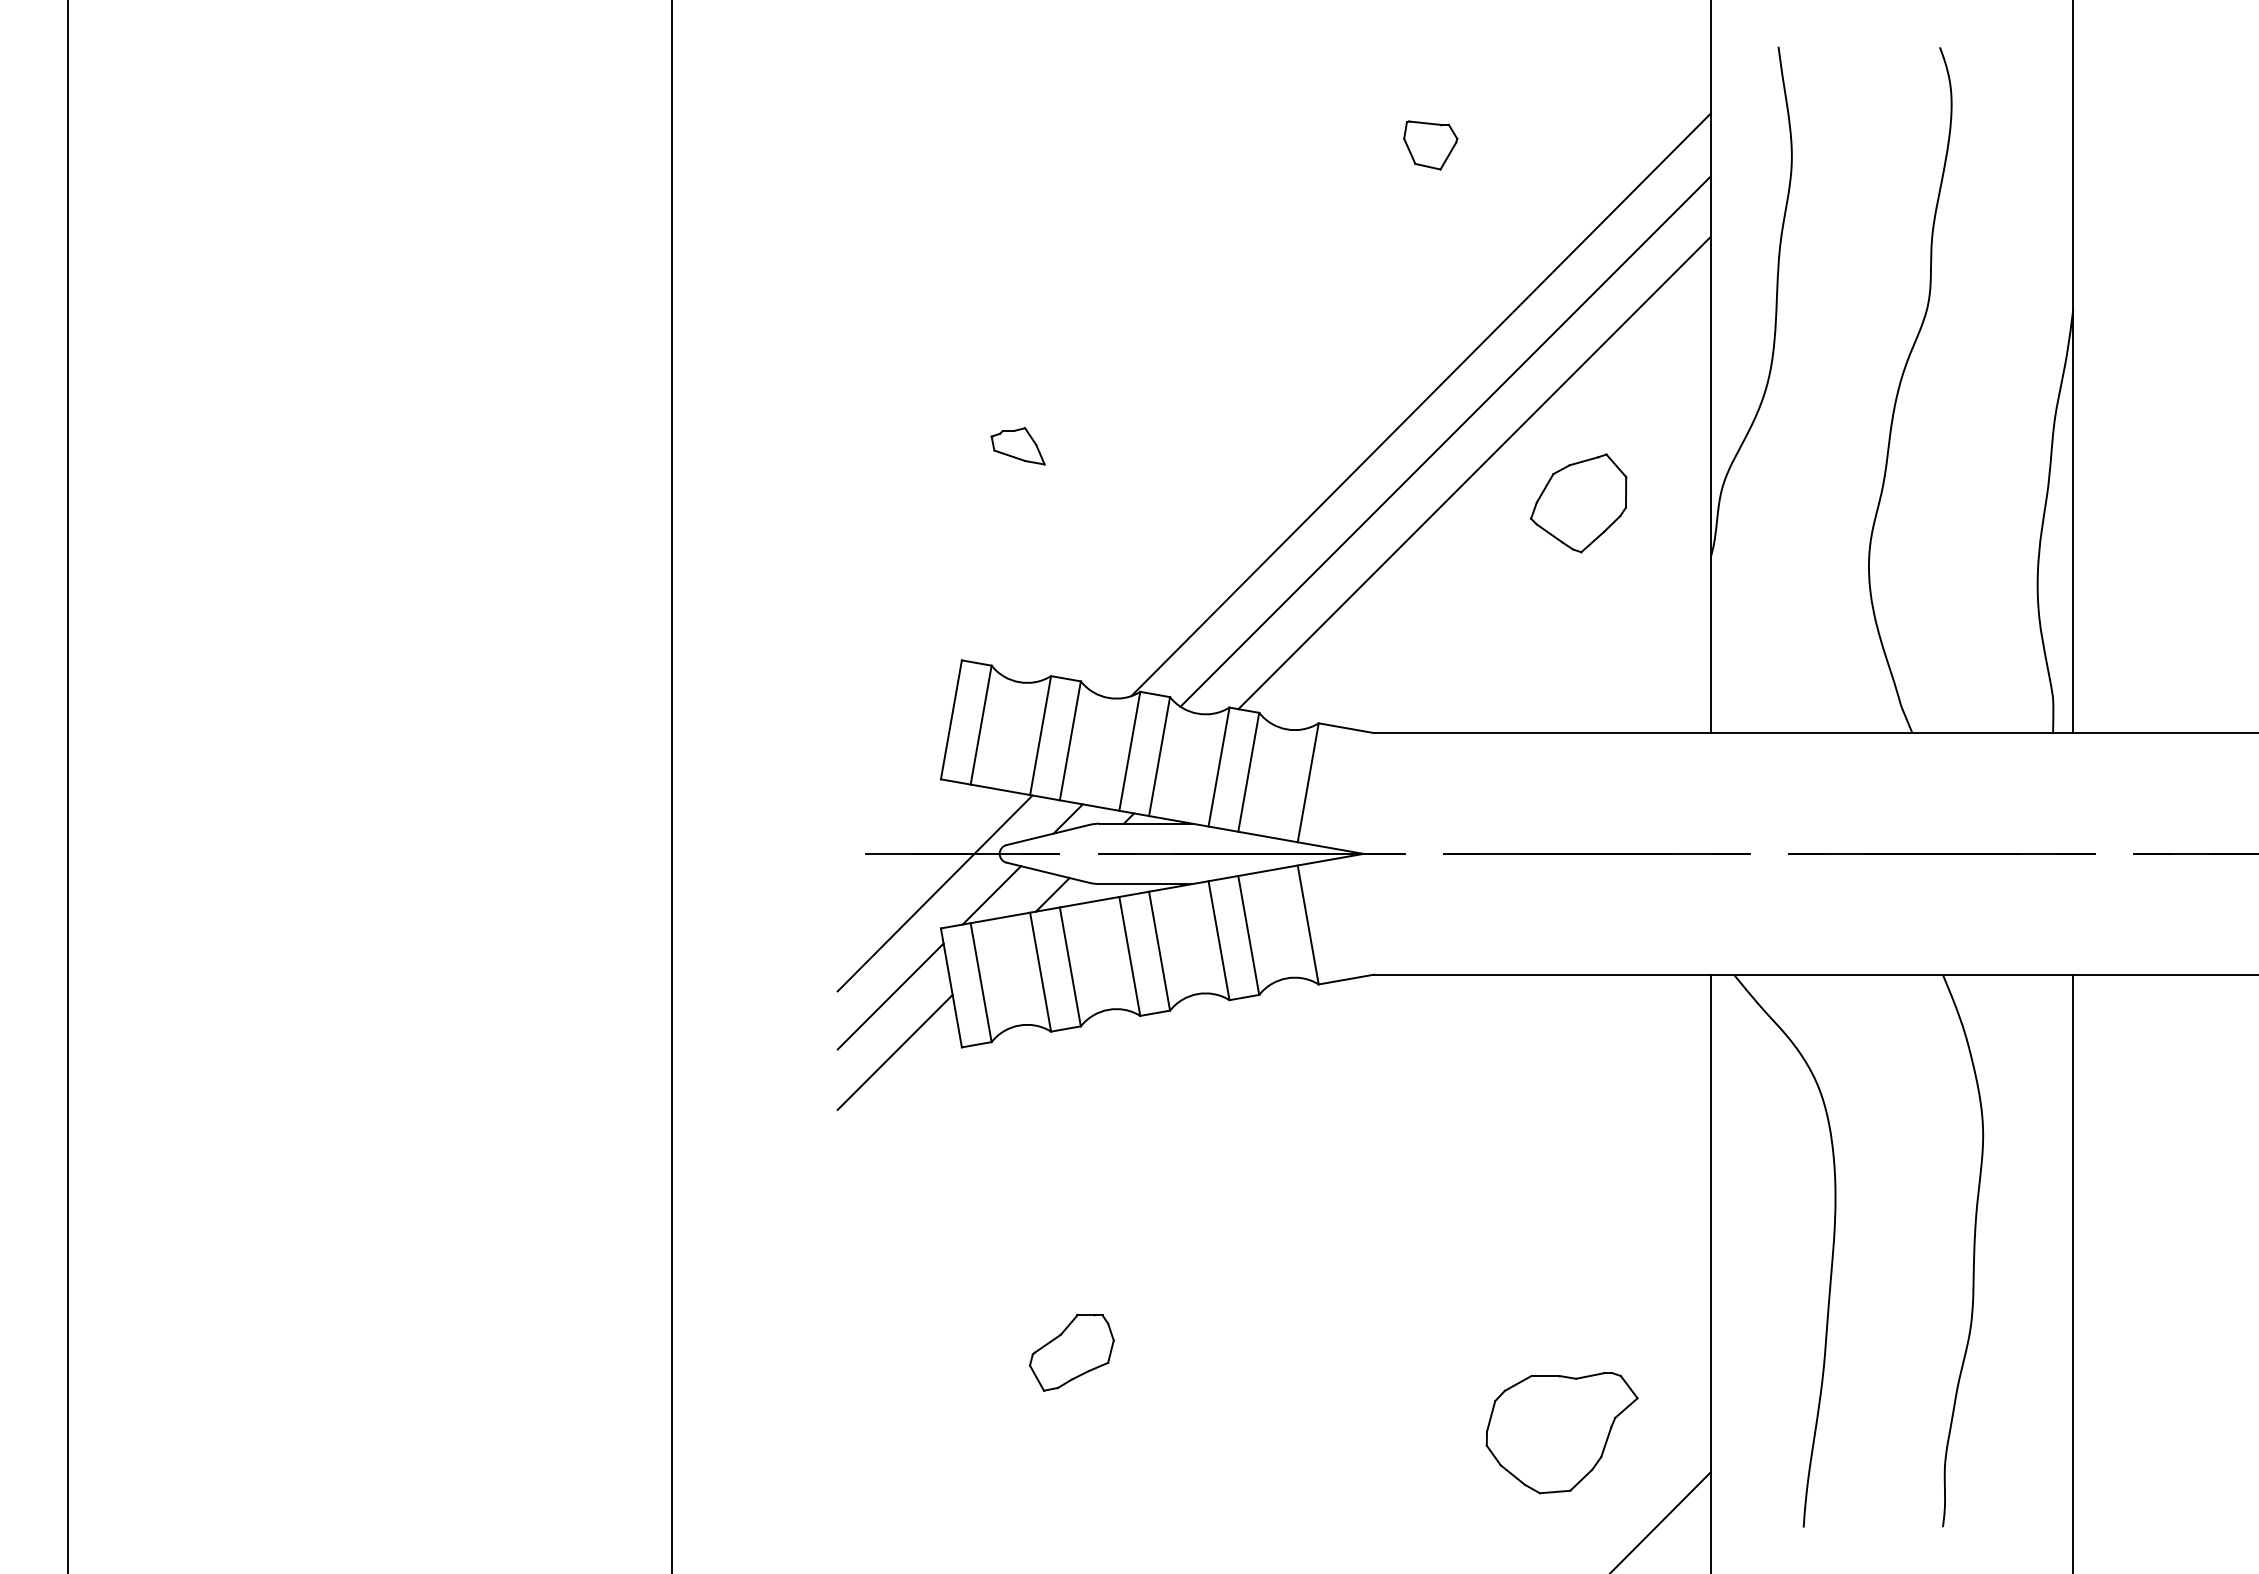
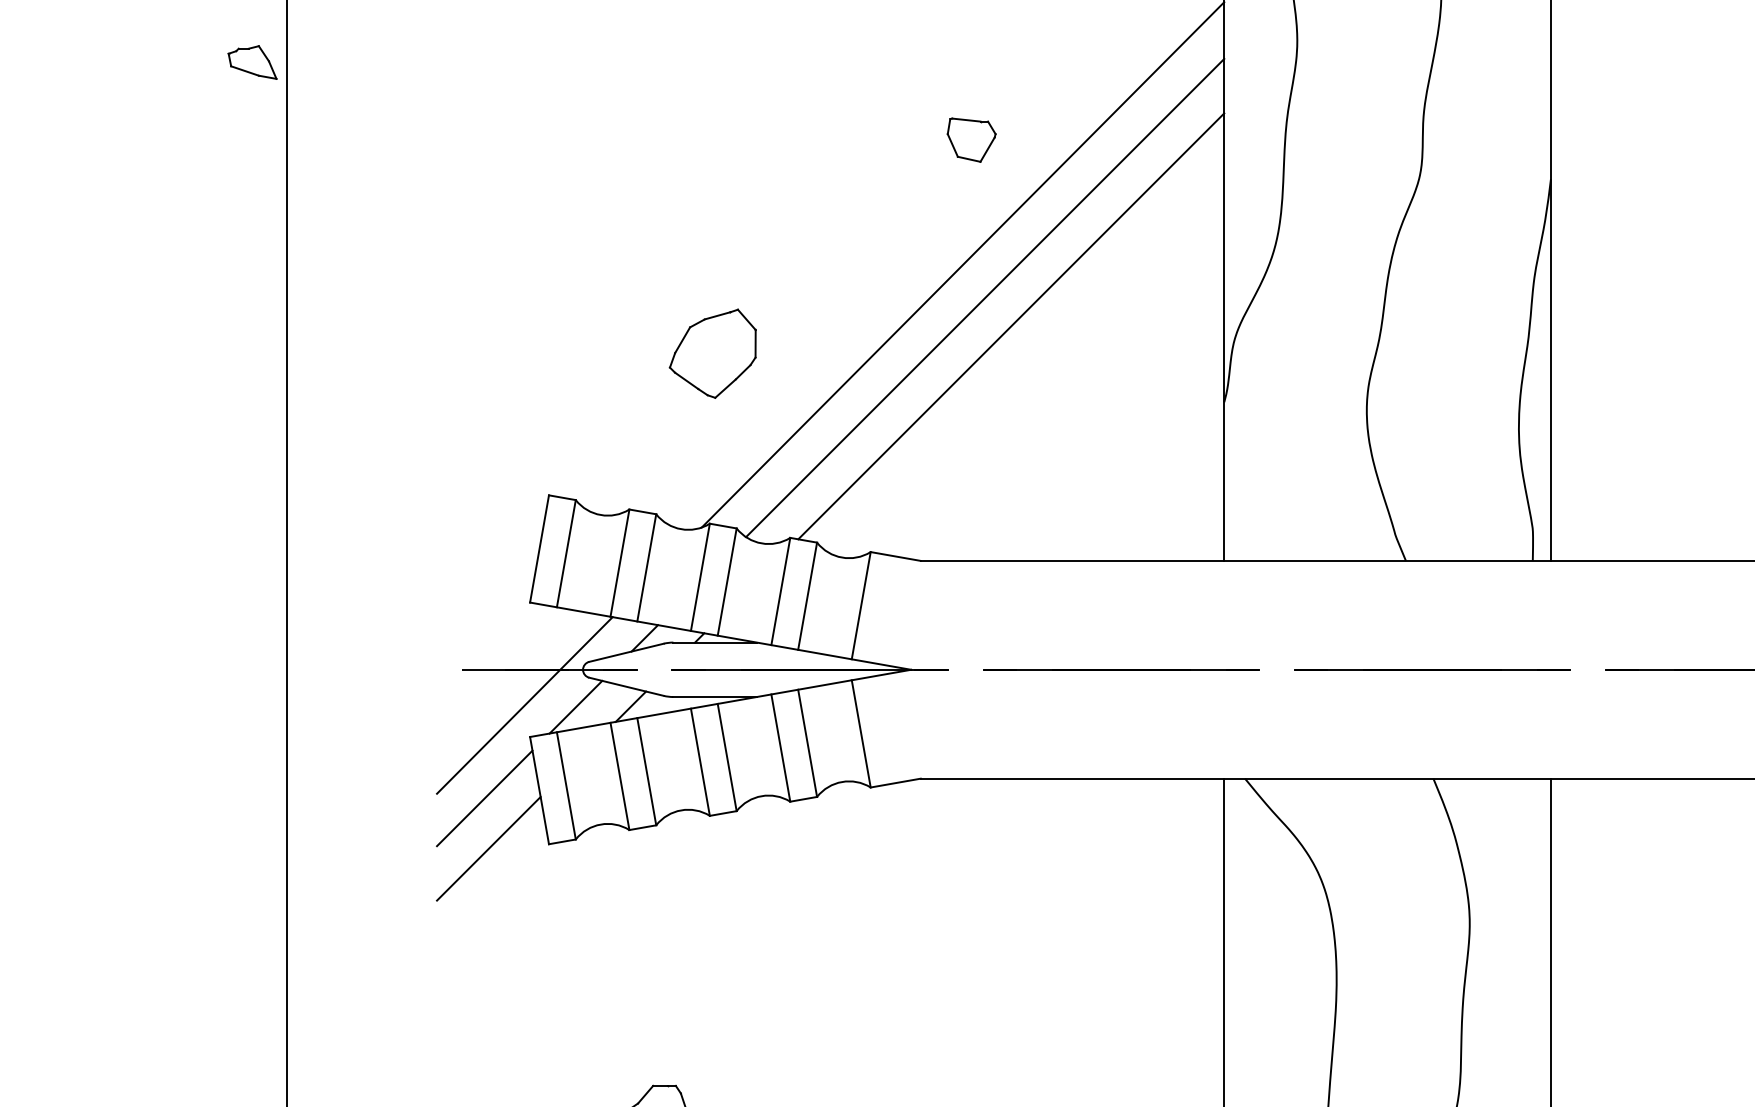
part: (1430, 145) -> (971, 140), moved
part: (1017, 446) -> (252, 62), moved
part: (1578, 503) -> (712, 353), moved

